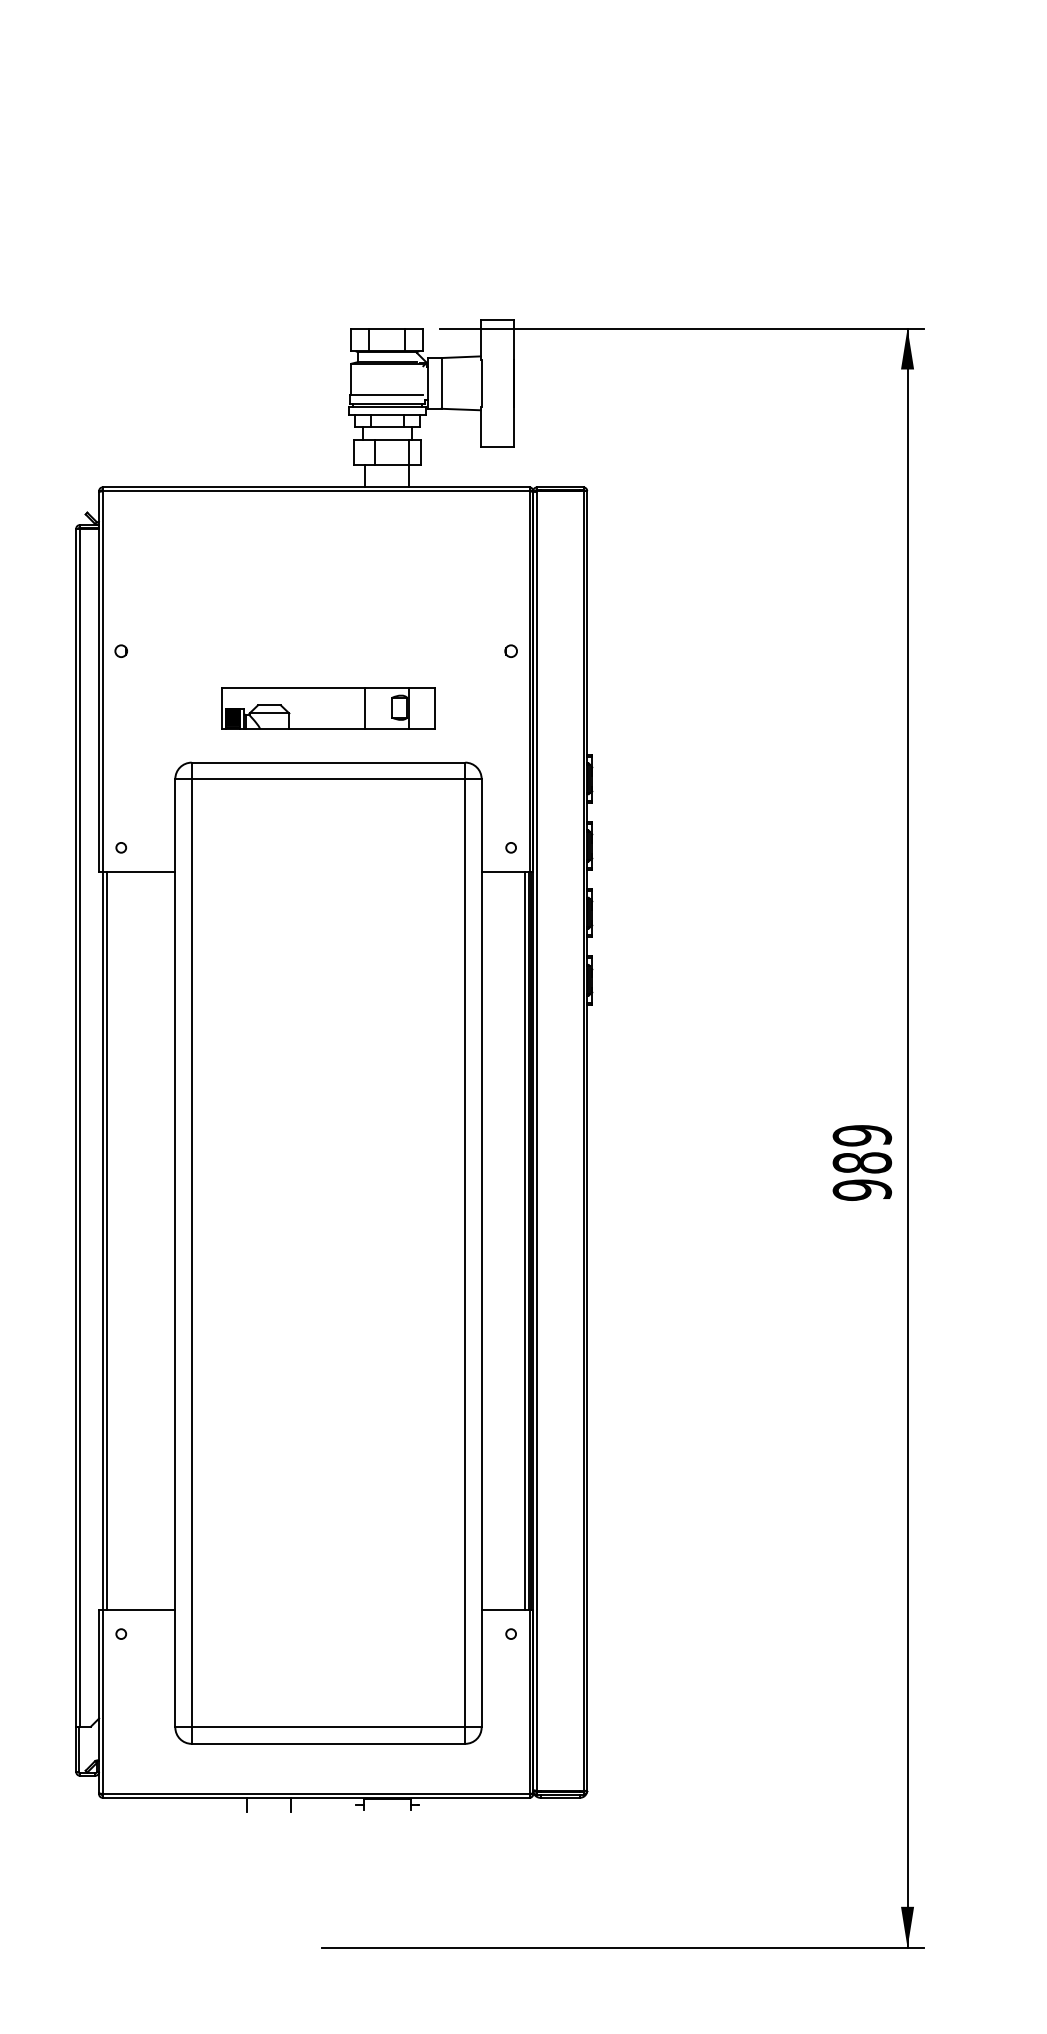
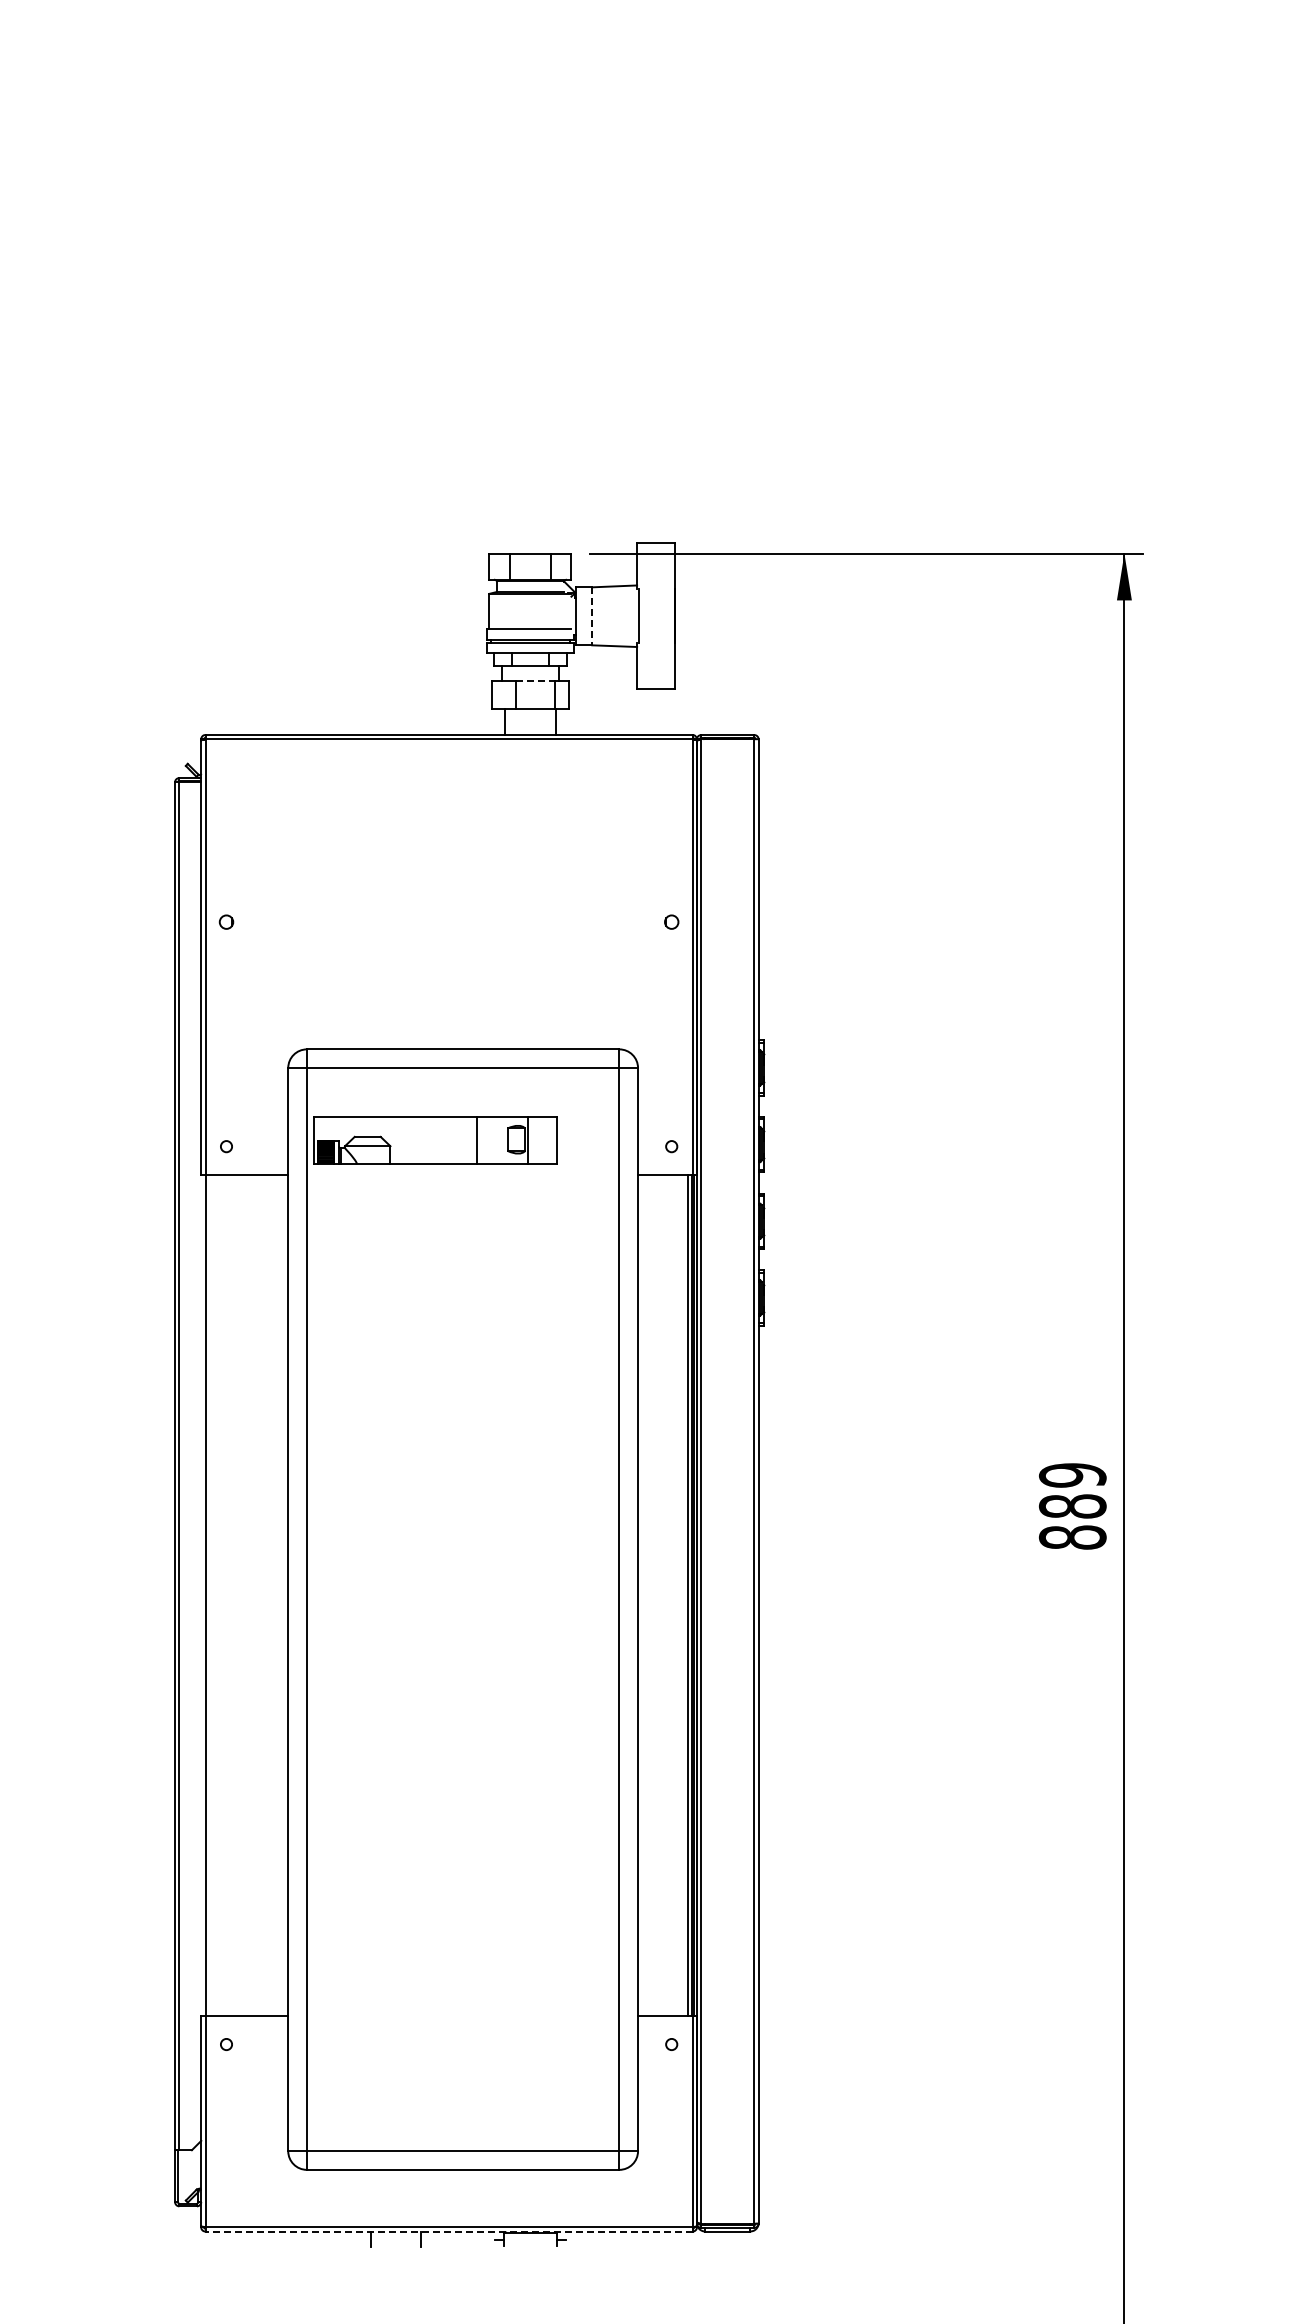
line: (441, 383) -> (592, 616), solid -> dashed
line: (391, 440) -> (535, 681), solid -> dashed
part: (328, 708) -> (435, 1140), moved
text: (862, 1190) -> (1072, 1537), 989 -> 889
line: (107, 1240) -> (210, 1595), removed
line: (316, 1797) -> (449, 2231), solid -> dashed

